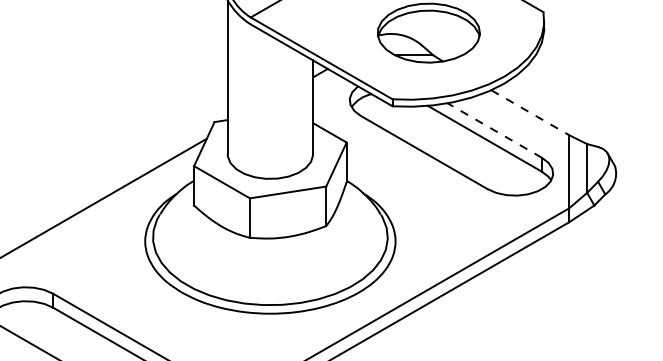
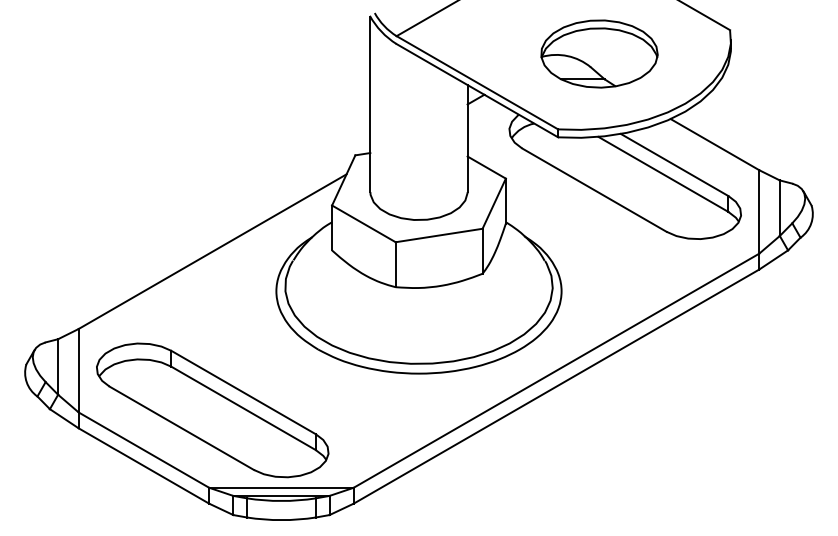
line: (530, 112) -> (715, 144), dashed -> solid
line: (494, 130) -> (674, 164), dashed -> solid

